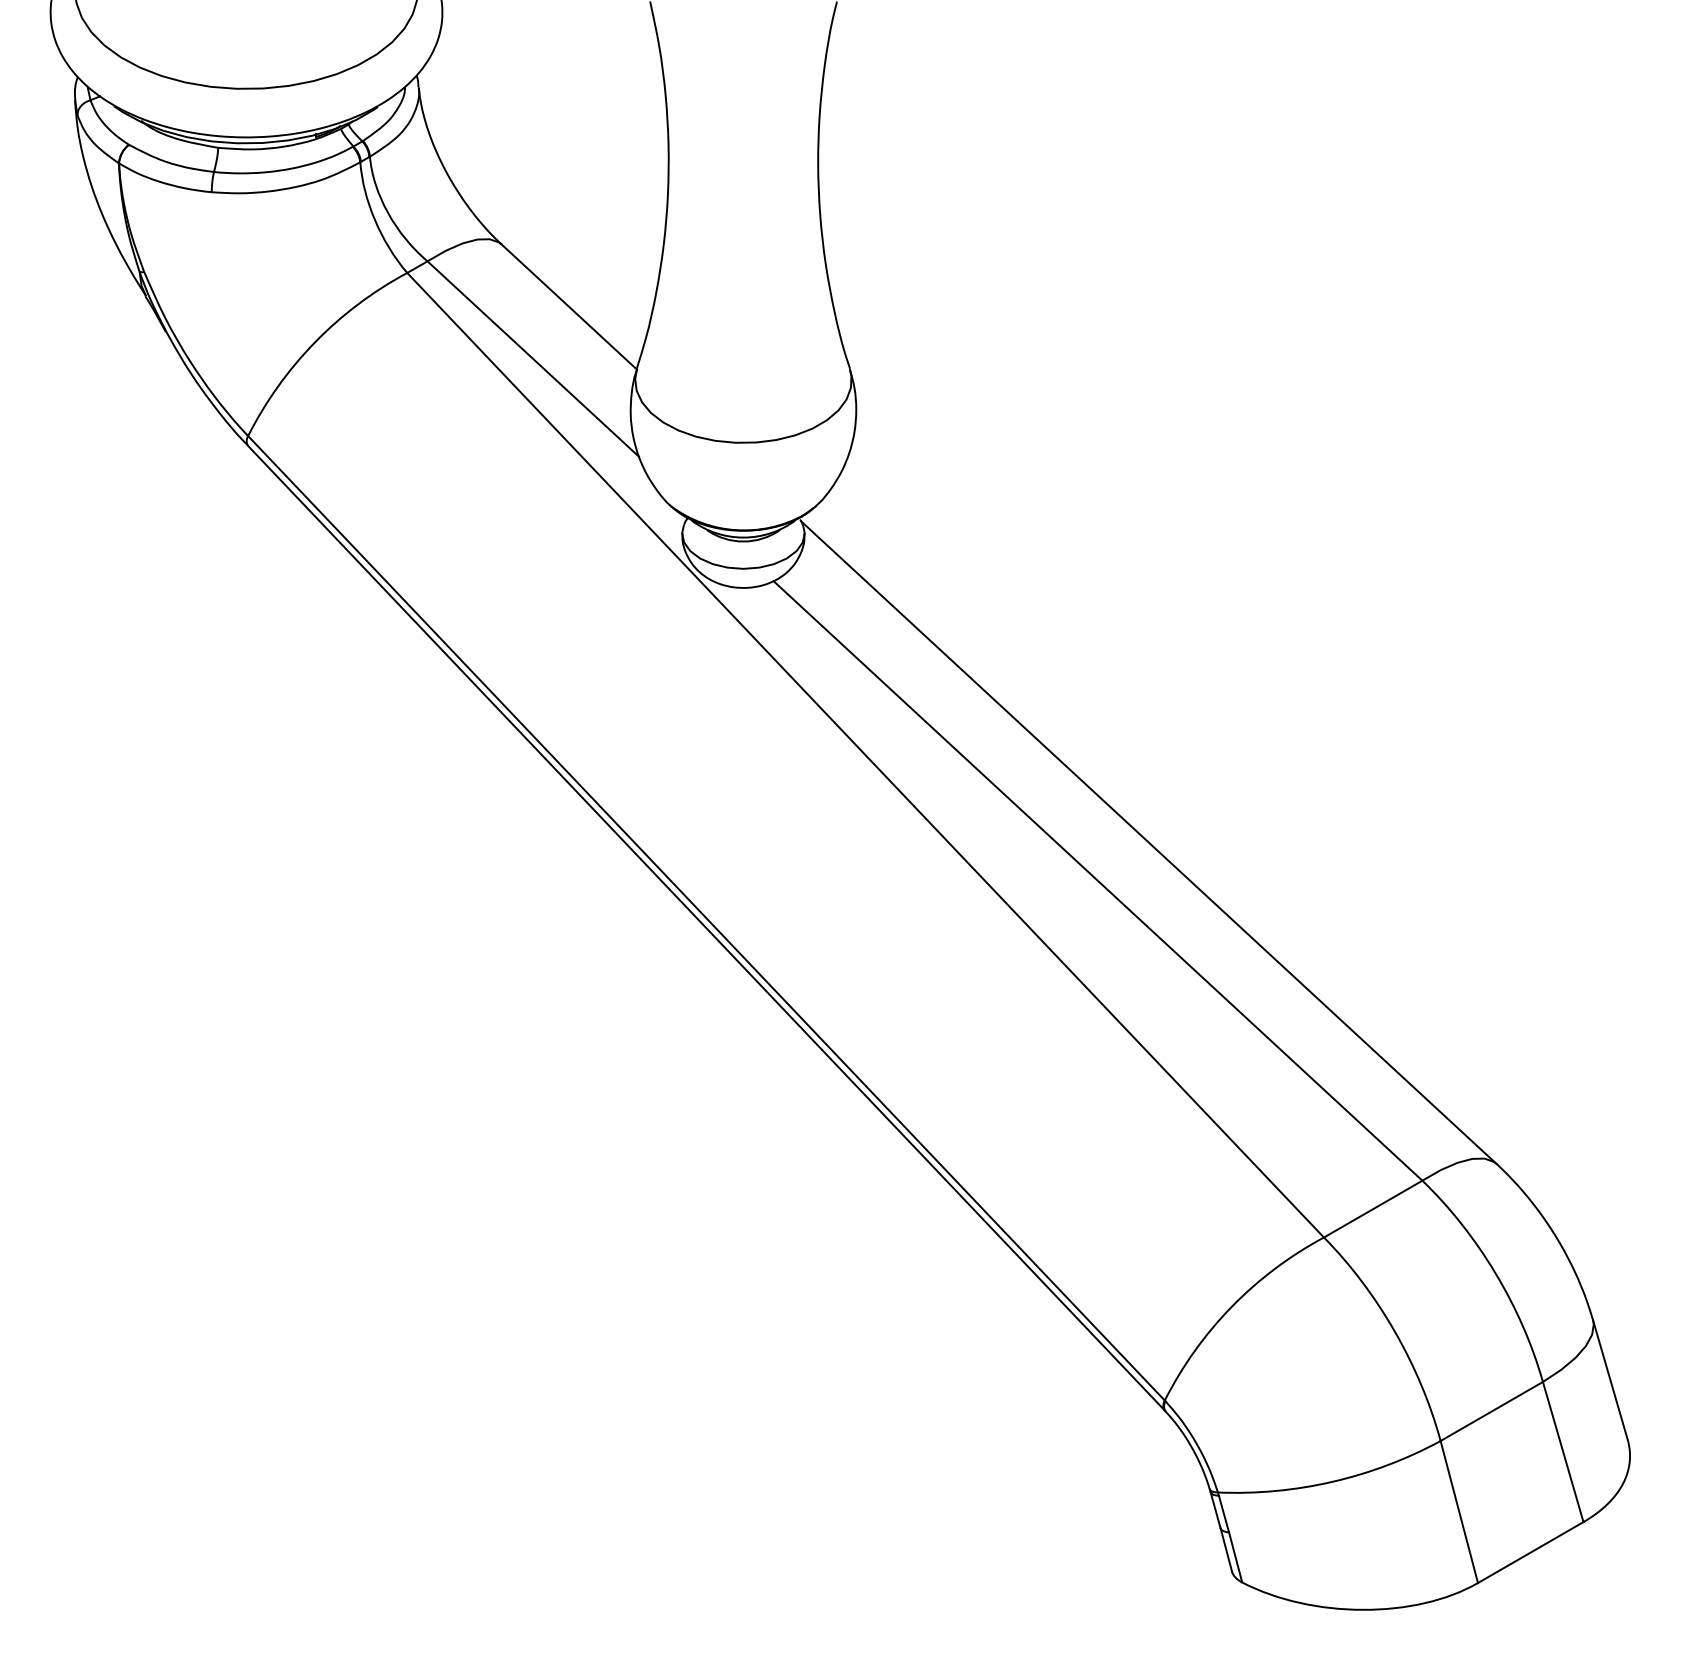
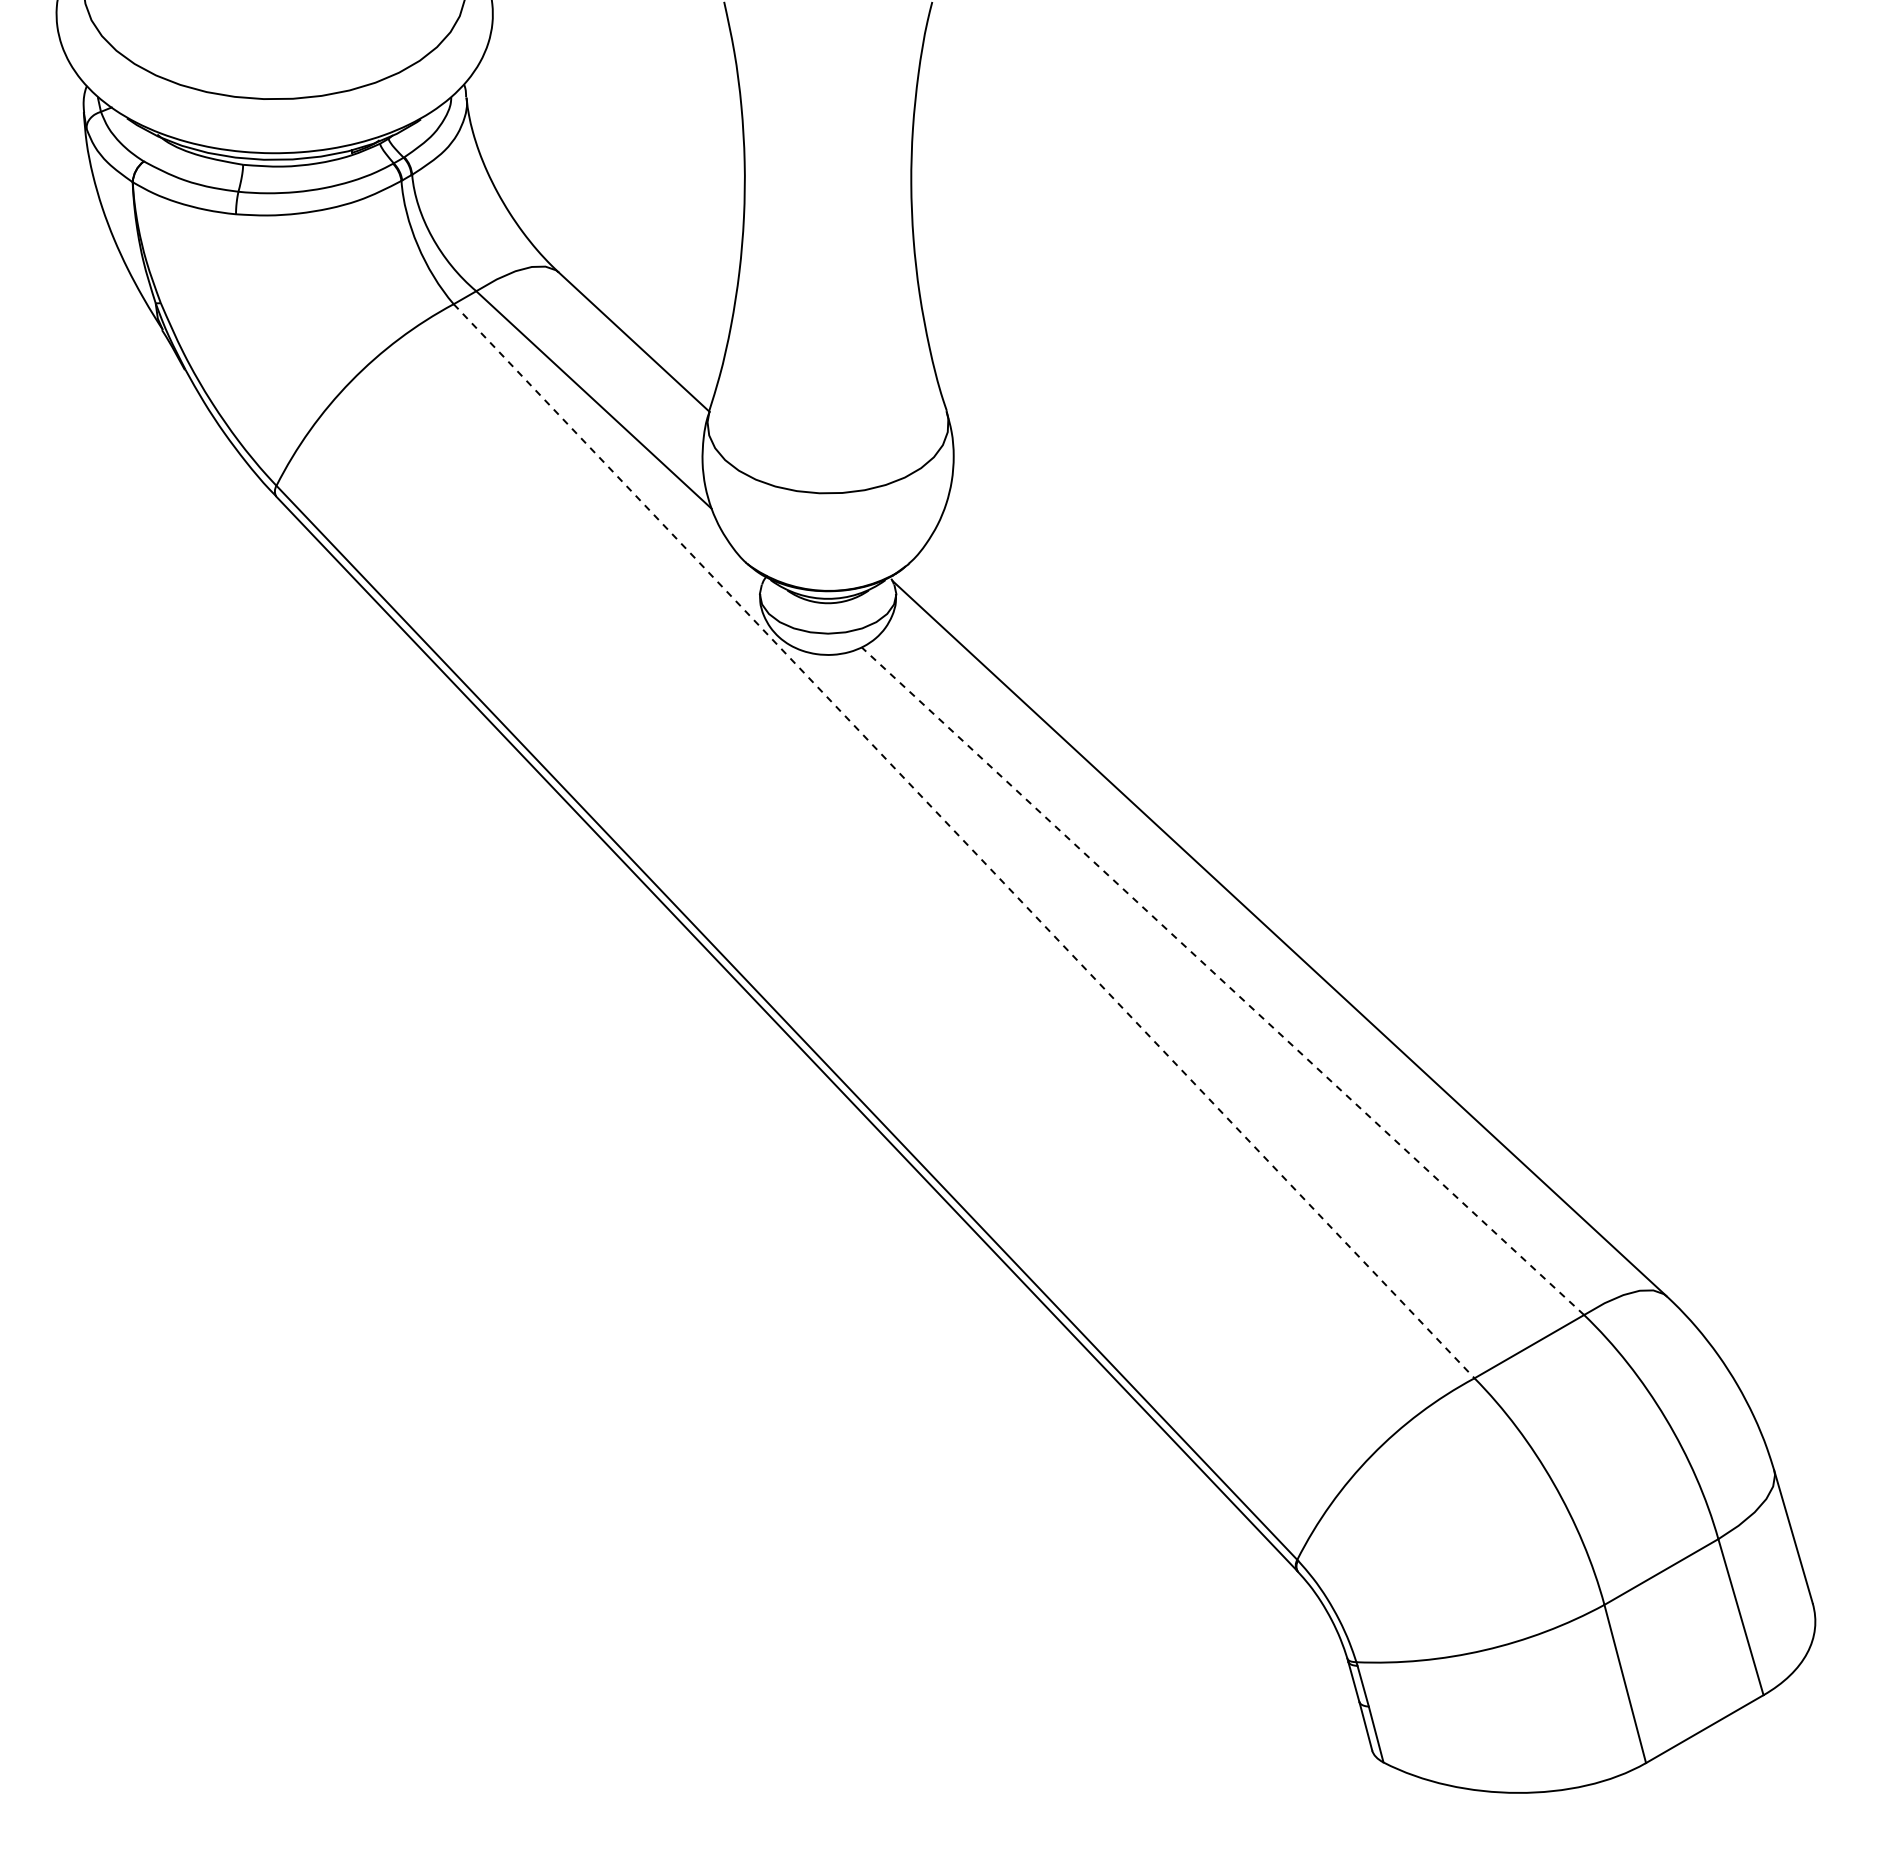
line: (865, 755) -> (964, 841), solid -> dashed
line: (1097, 881) -> (1222, 981), solid -> dashed

